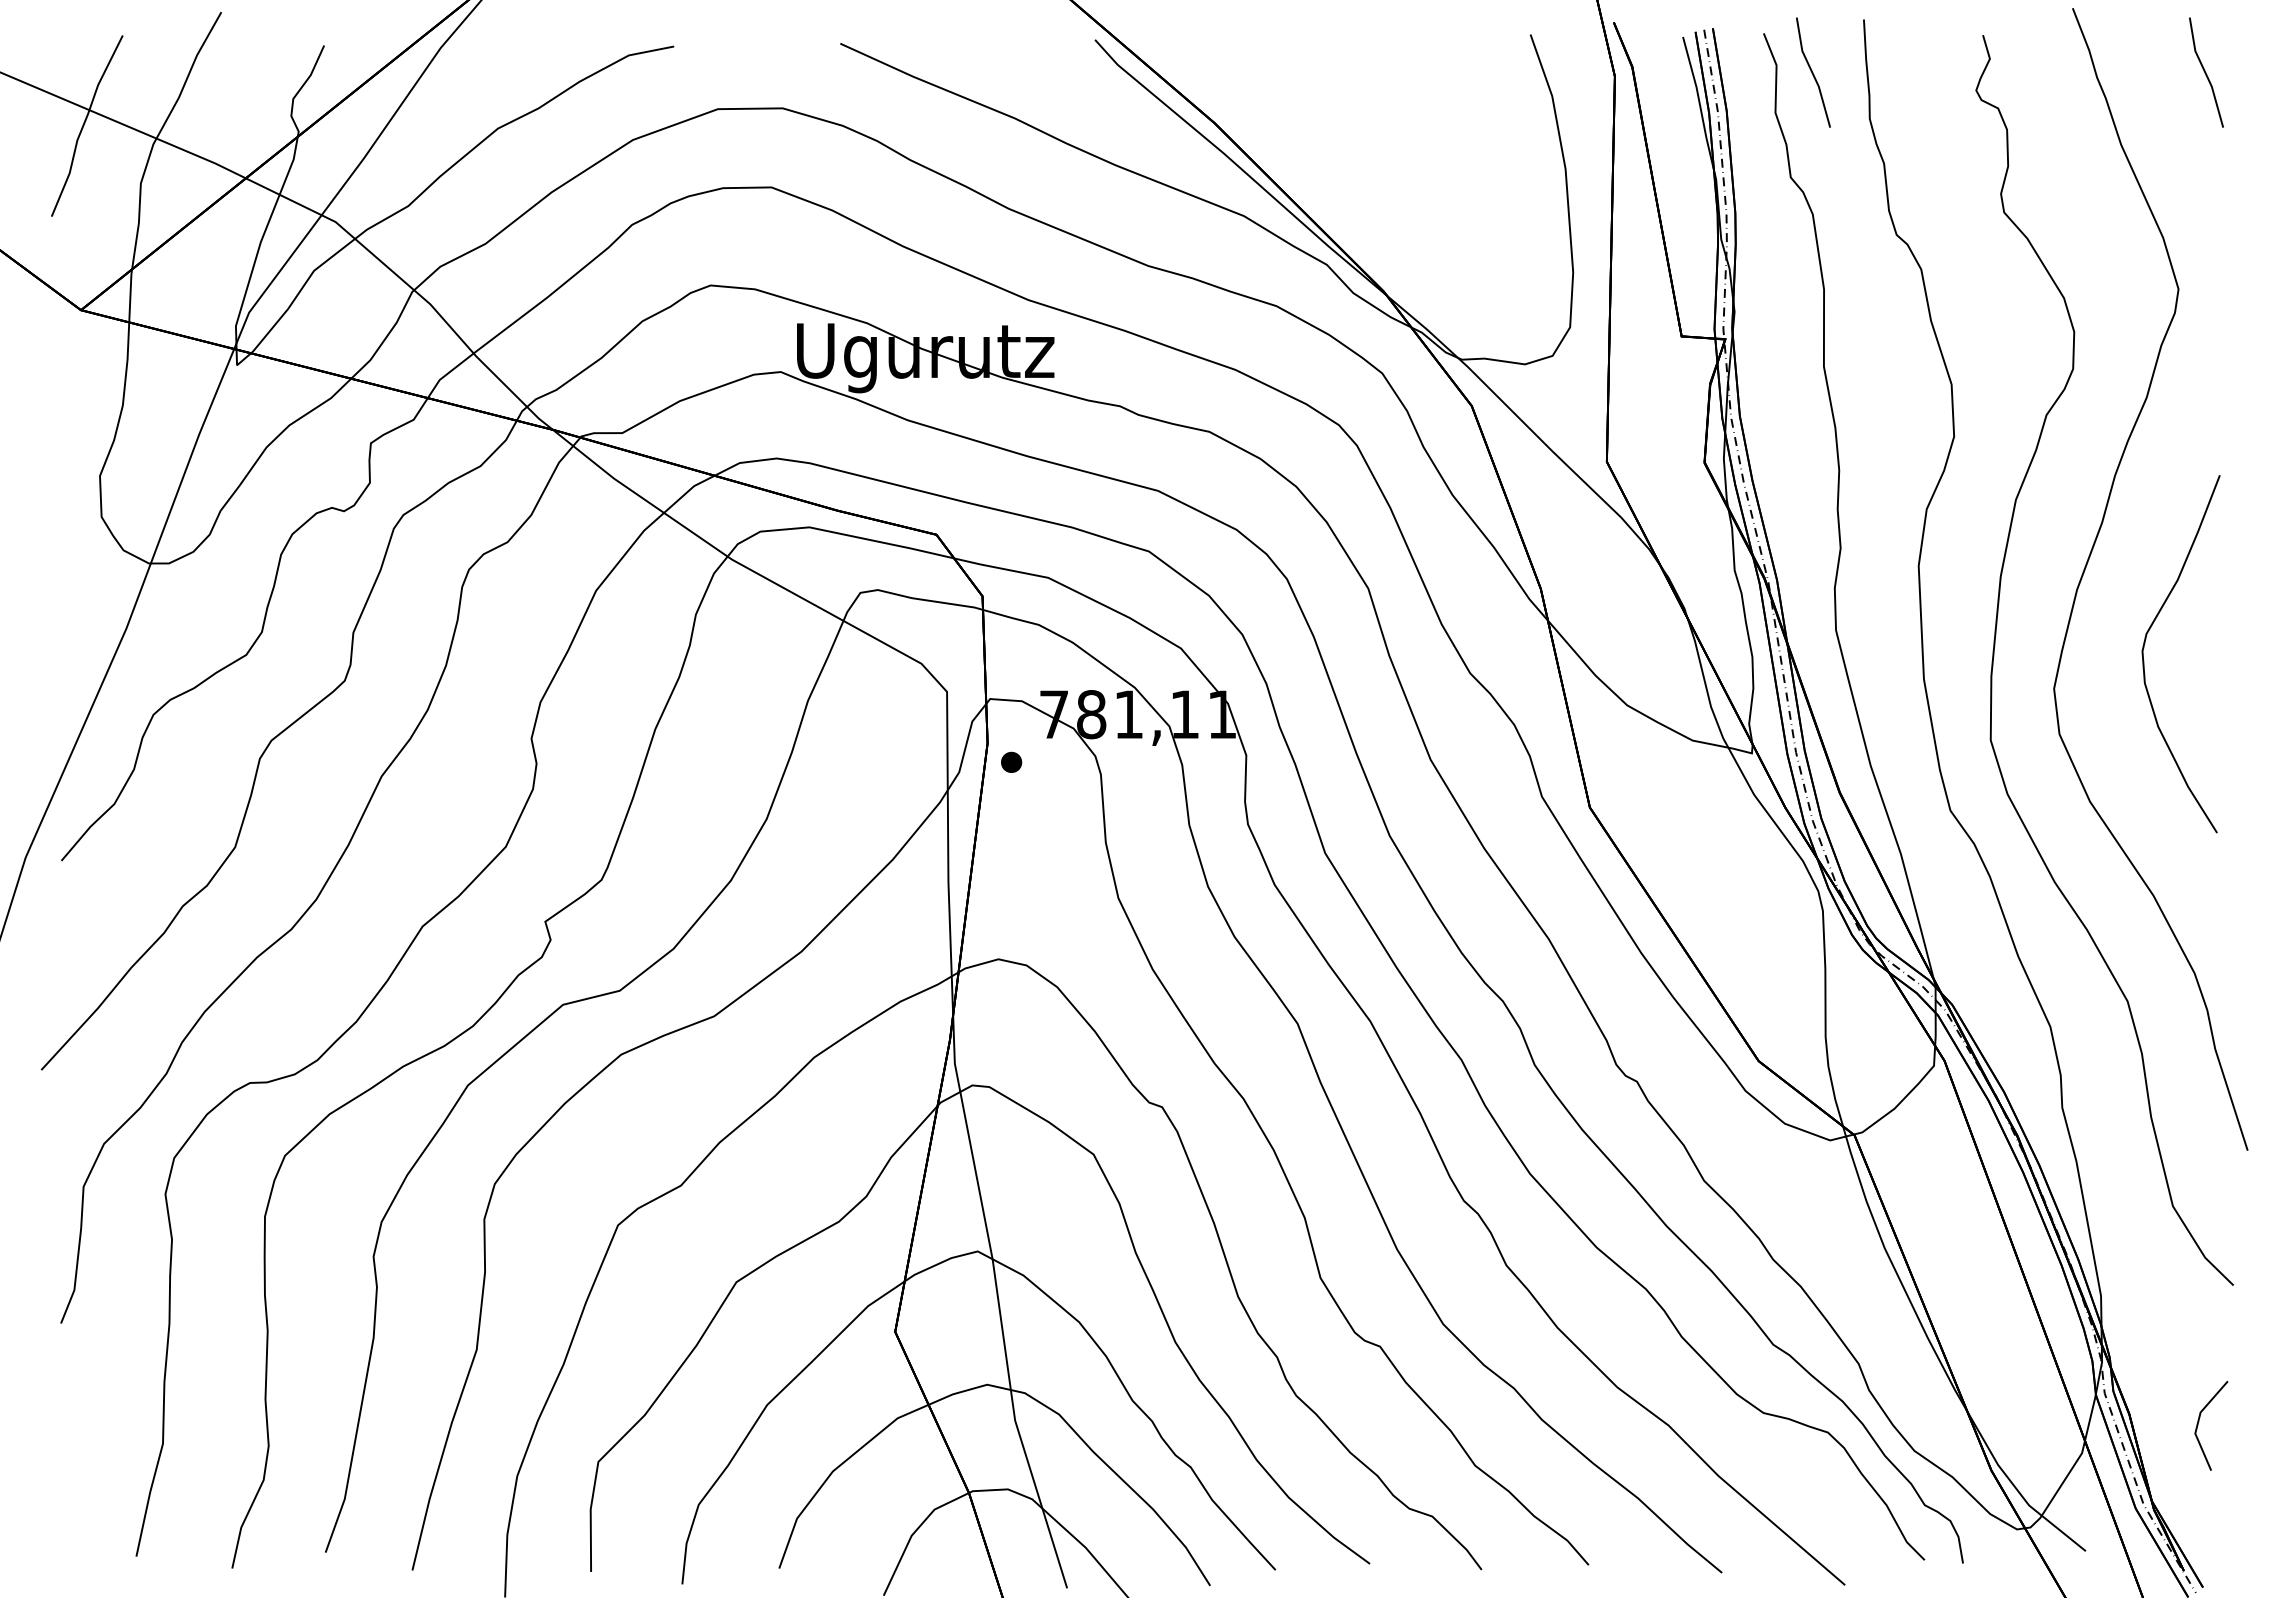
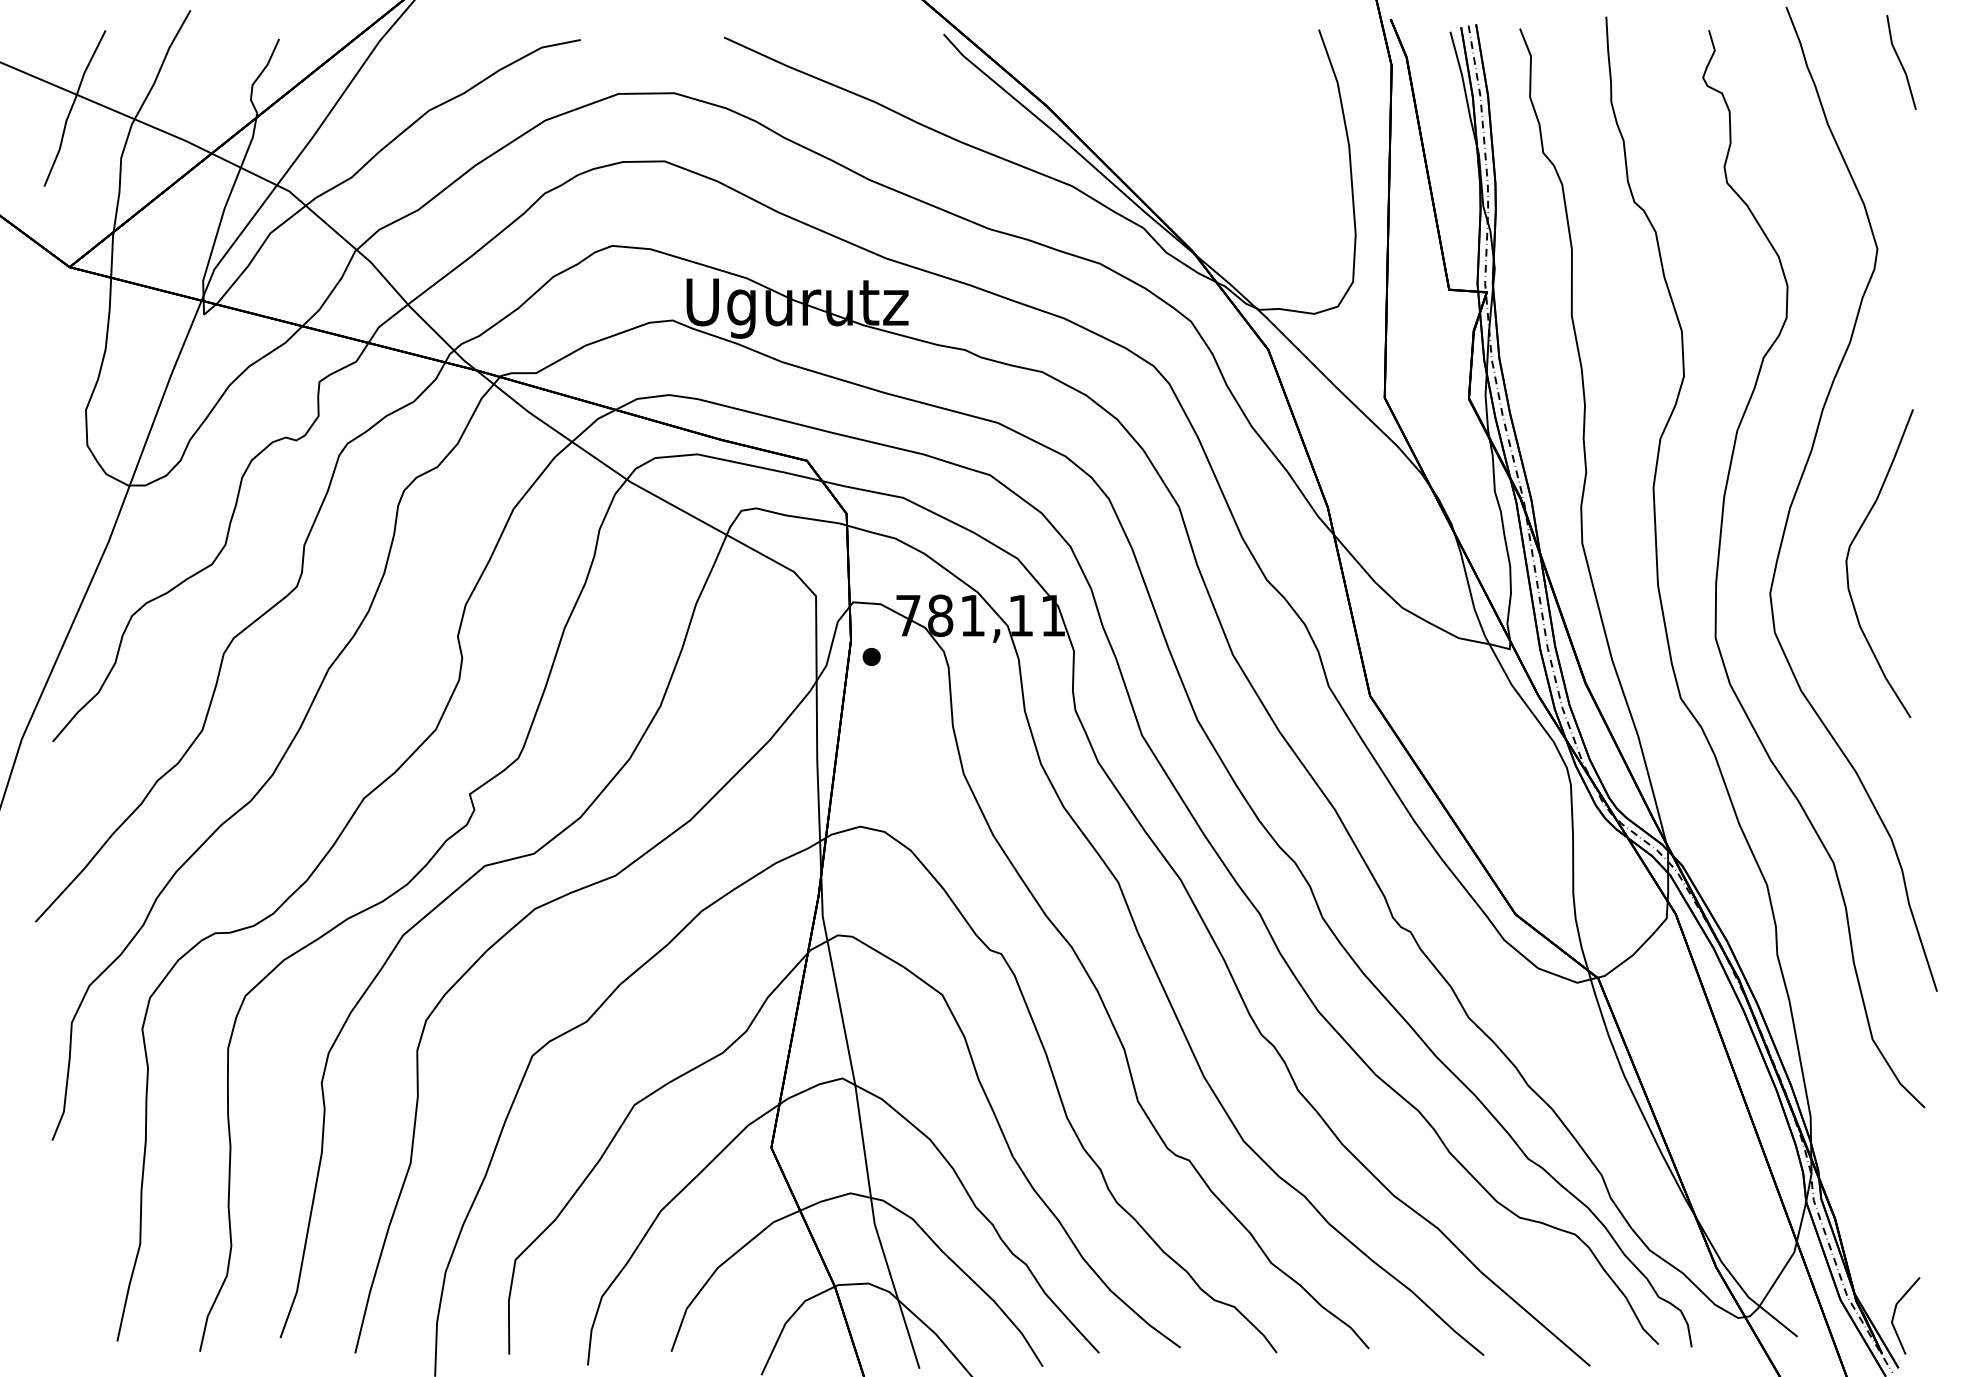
line: (1813, 72) -> (1562, 62), removed
line: (2199, 1421) -> (1895, 1312), moved

